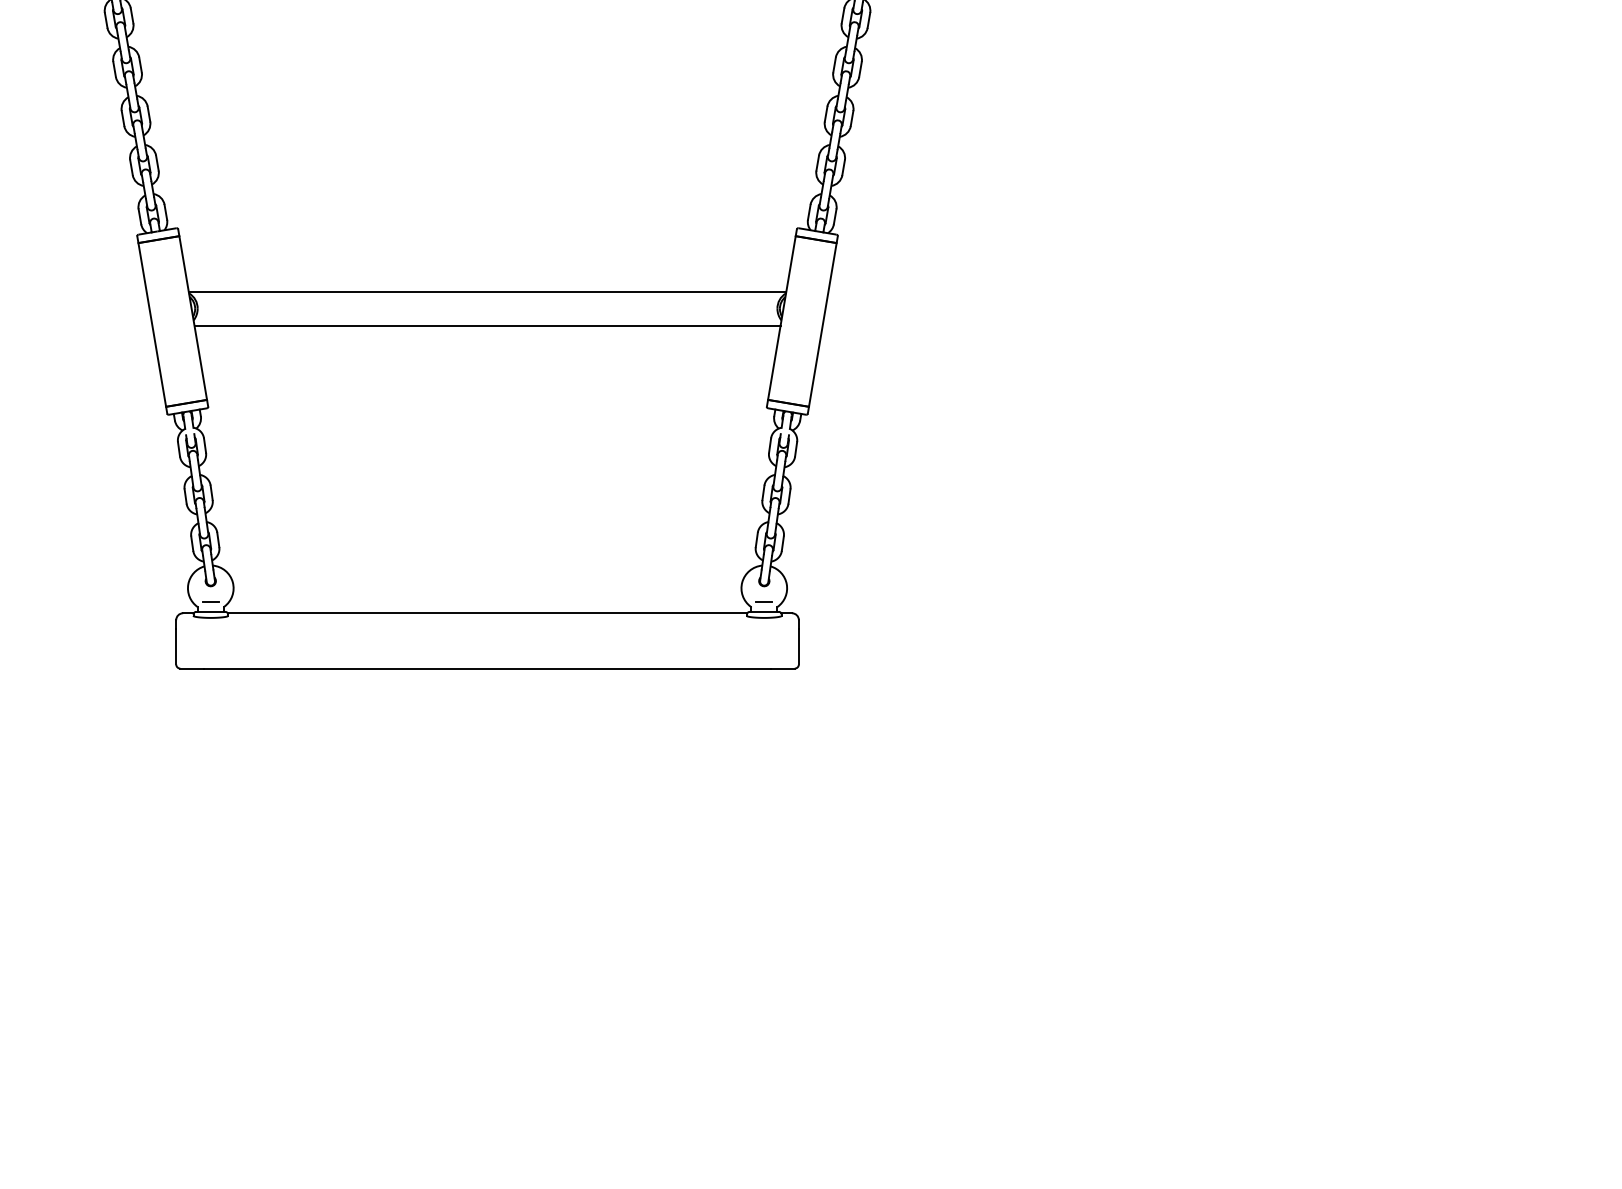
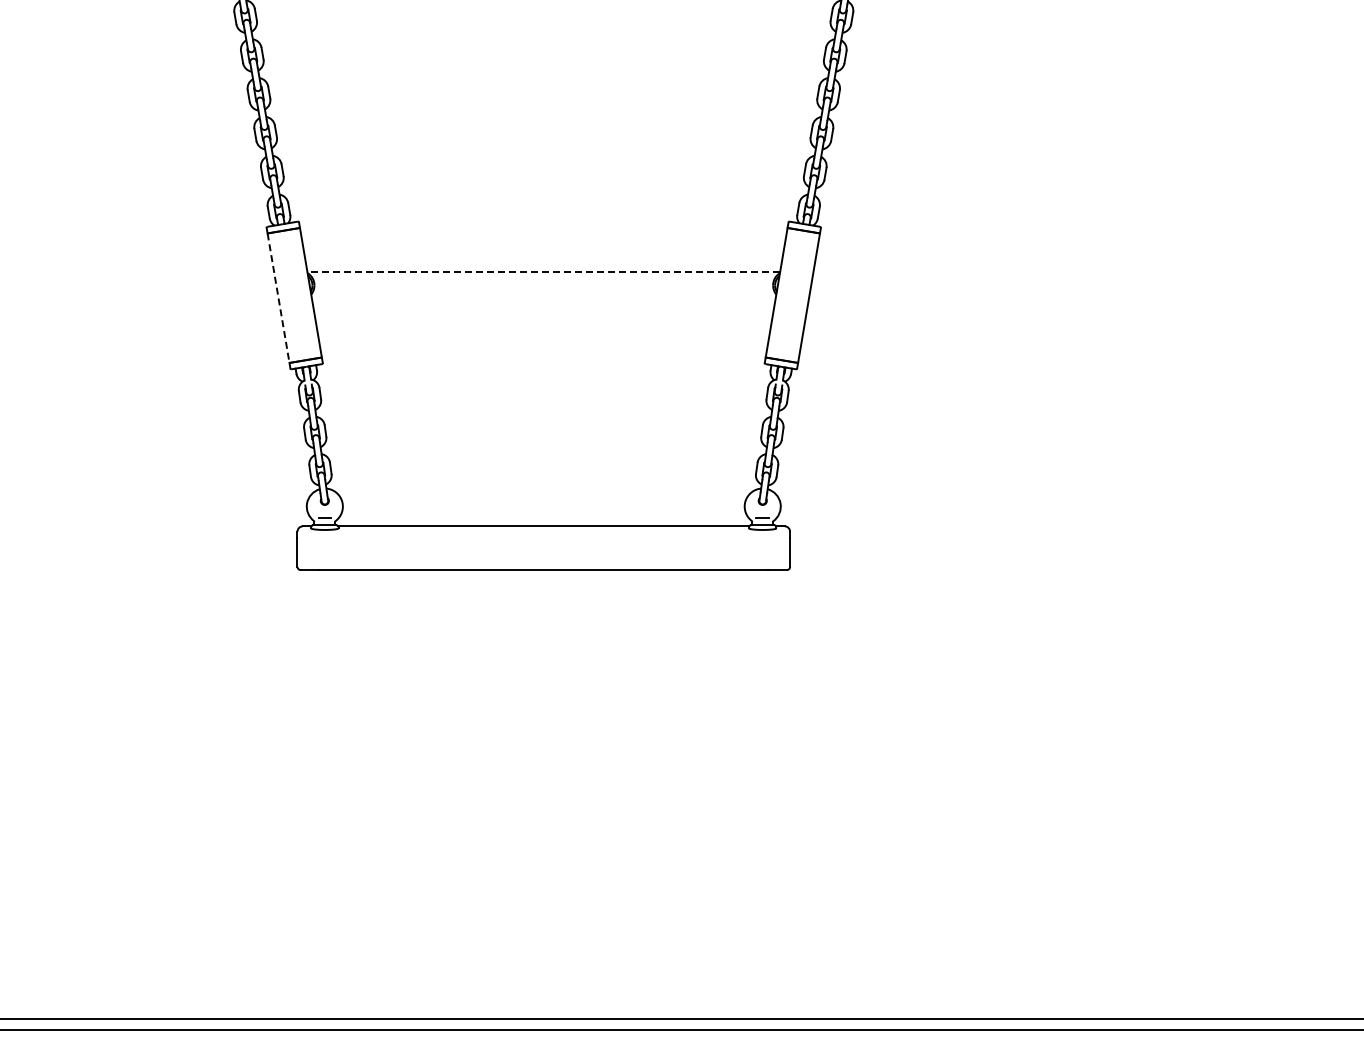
line: (487, 291) -> (543, 271), solid -> dashed
line: (152, 325) -> (278, 298), solid -> dashed
line: (487, 326) -> (543, 299), removed

